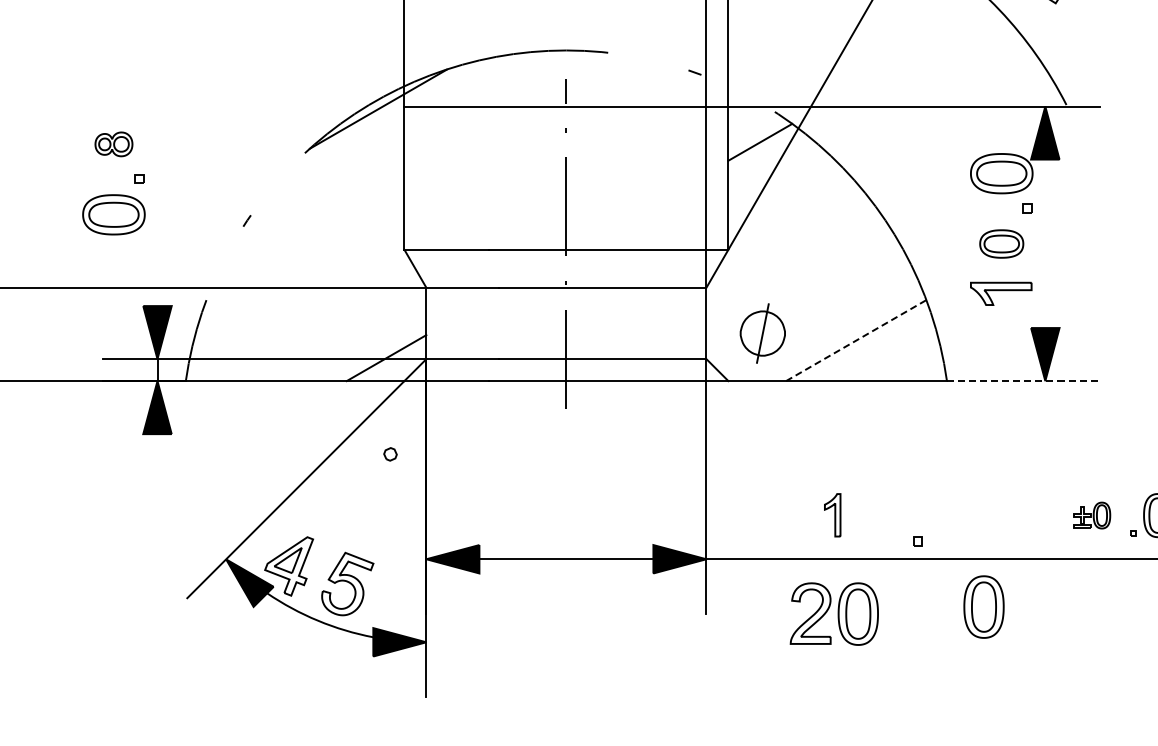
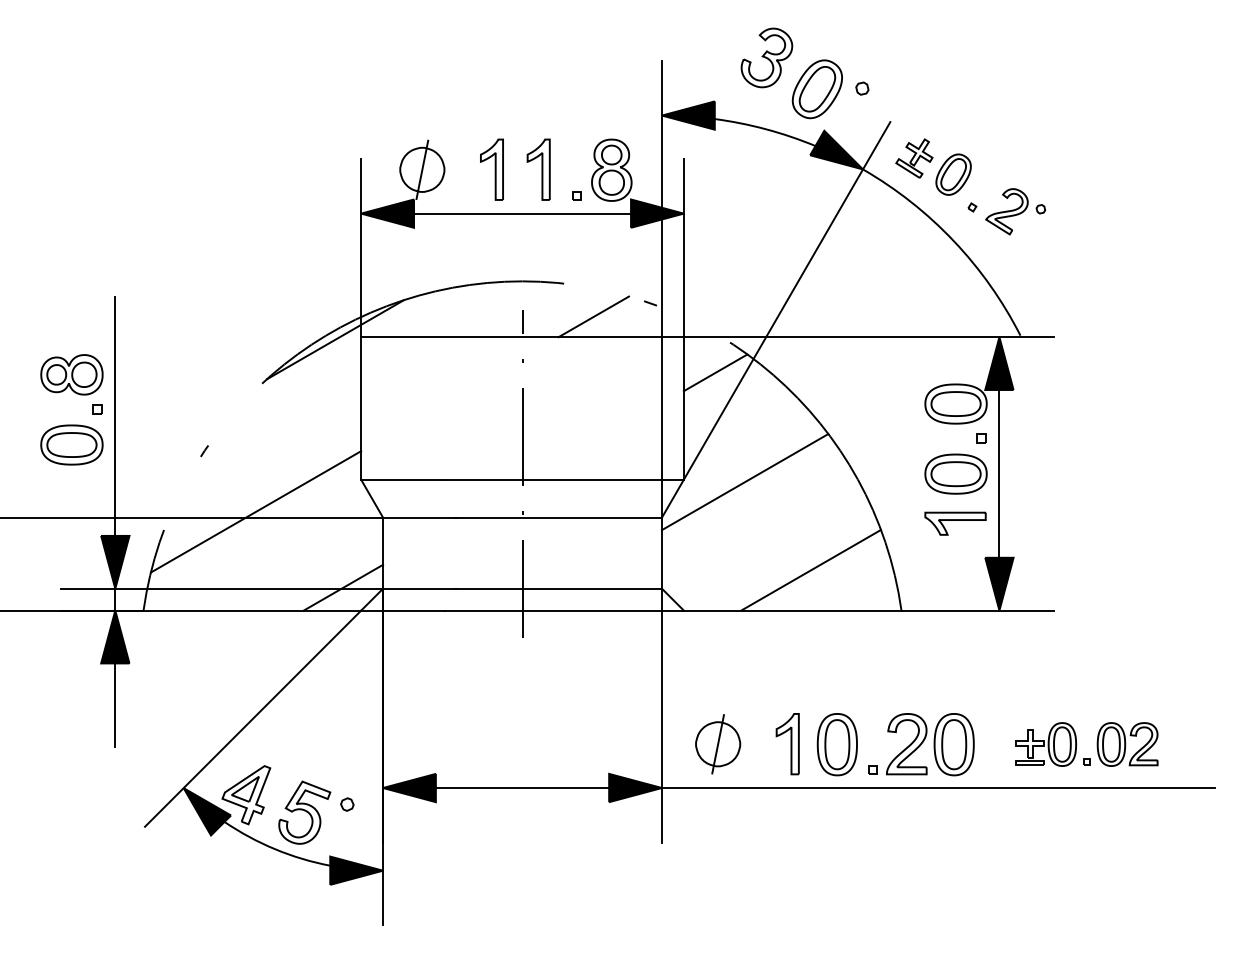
line: (637, 85) -> (593, 316), added
part: (113, 144) -> (71, 374), size x1.67
line: (157, 185) -> (115, 415), added
part: (1001, 243) -> (955, 473), size x1.43
line: (1045, 243) -> (999, 473), added
line: (789, 252) -> (744, 482), added
line: (298, 281) -> (255, 511), added
part: (763, 333) -> (718, 744), moved
line: (856, 340) -> (811, 570), dashed -> solid
line: (1024, 380) -> (978, 610), dashed -> solid
part: (390, 454) -> (347, 804), moved
line: (157, 476) -> (115, 705), added
part: (832, 515) -> (787, 744), size x1.43
part: (1091, 515) -> (1045, 744), size x1.67
part: (983, 606) -> (836, 744), moved
part: (834, 613) -> (930, 744), moved

